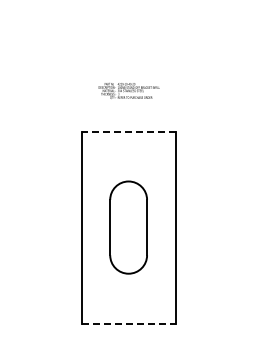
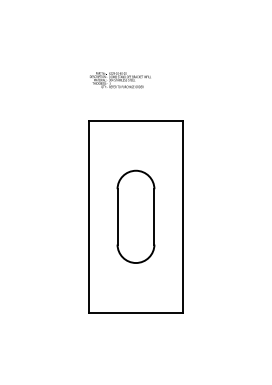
text: (129, 91) -> (120, 80), moved
line: (129, 131) -> (136, 120), dashed -> solid
line: (129, 323) -> (136, 312), dashed -> solid

